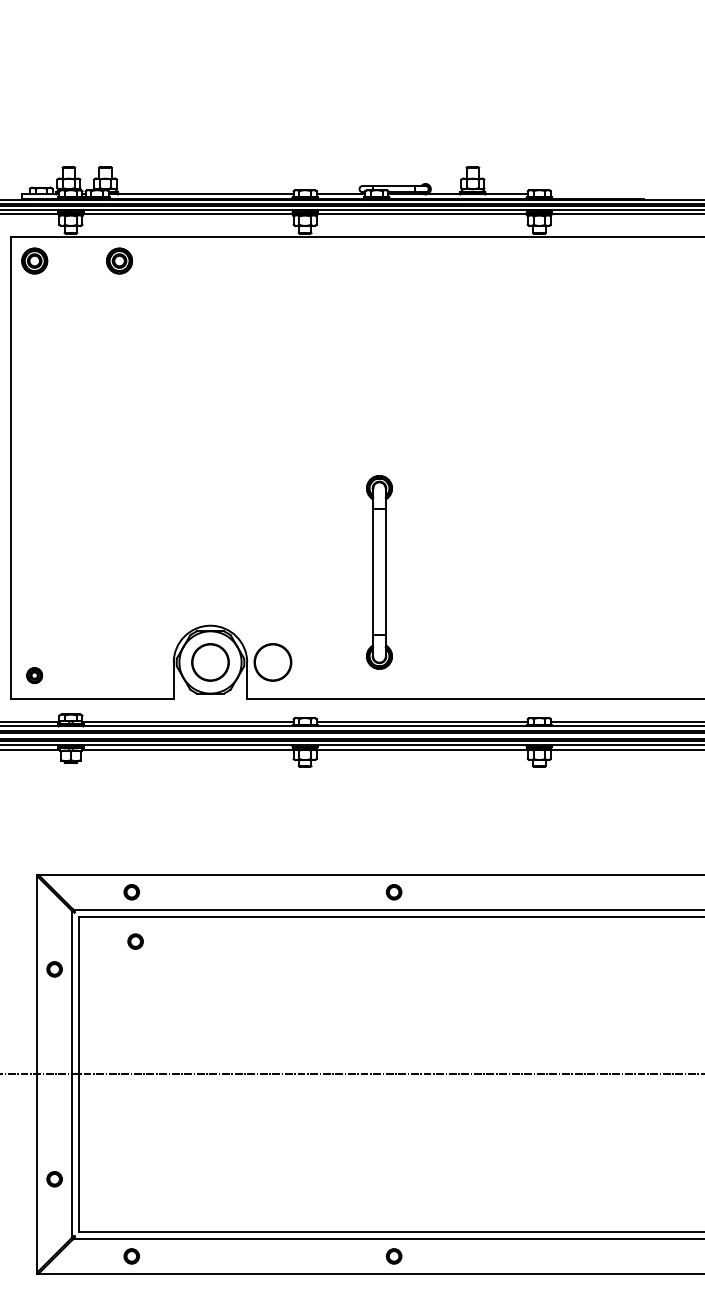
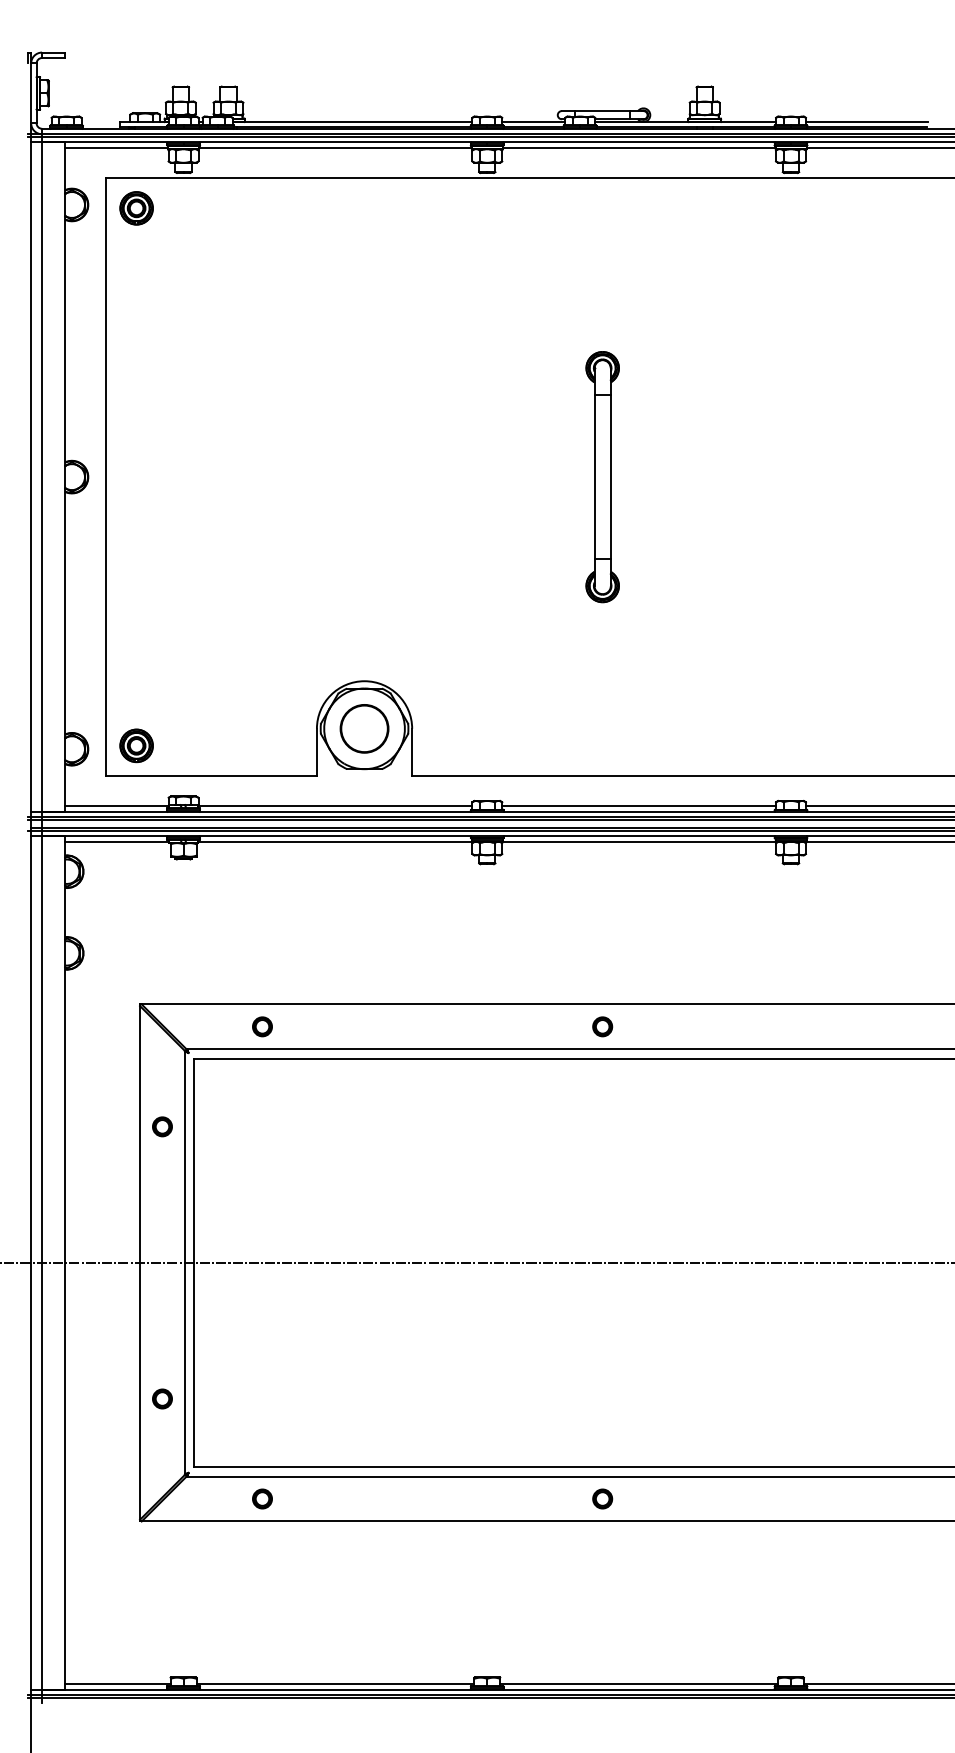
line: (597, 194) -> (866, 121), added
part: (119, 261) -> (246, 208), removed
part: (379, 572) -> (602, 477), moved
part: (272, 662) -> (445, 728), removed
part: (34, 675) -> (136, 745), size x1.67
part: (135, 941) -> (267, 1090), removed

